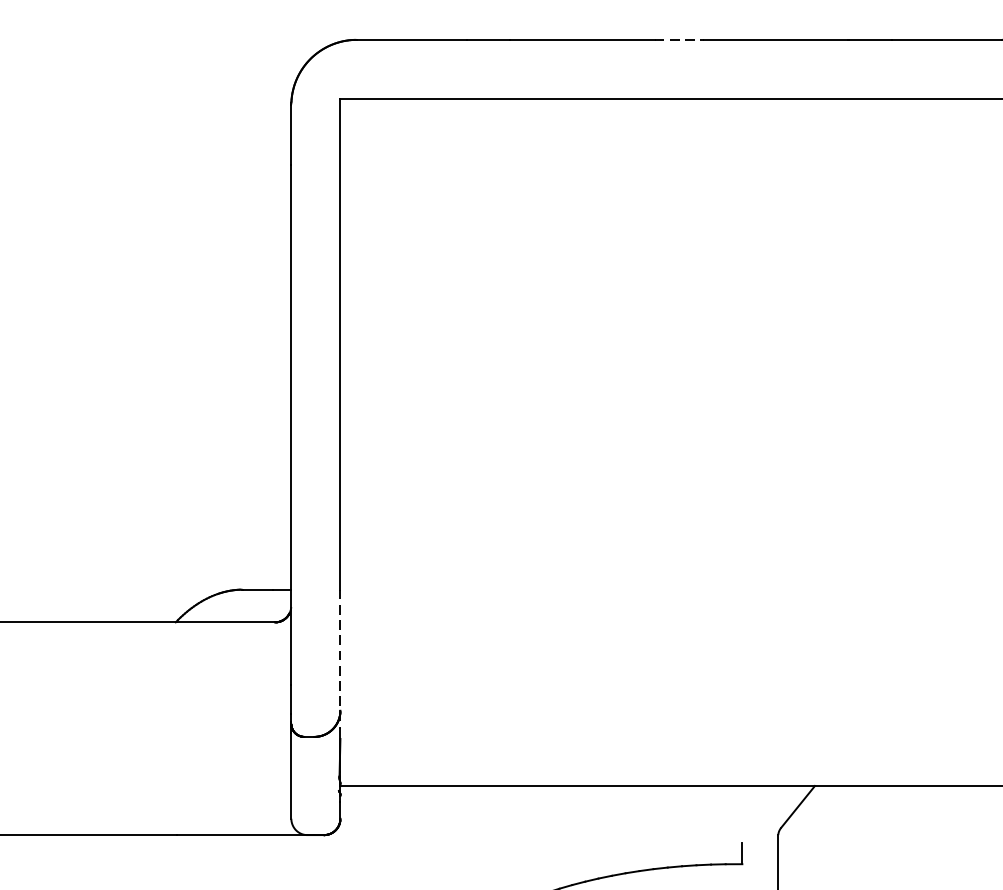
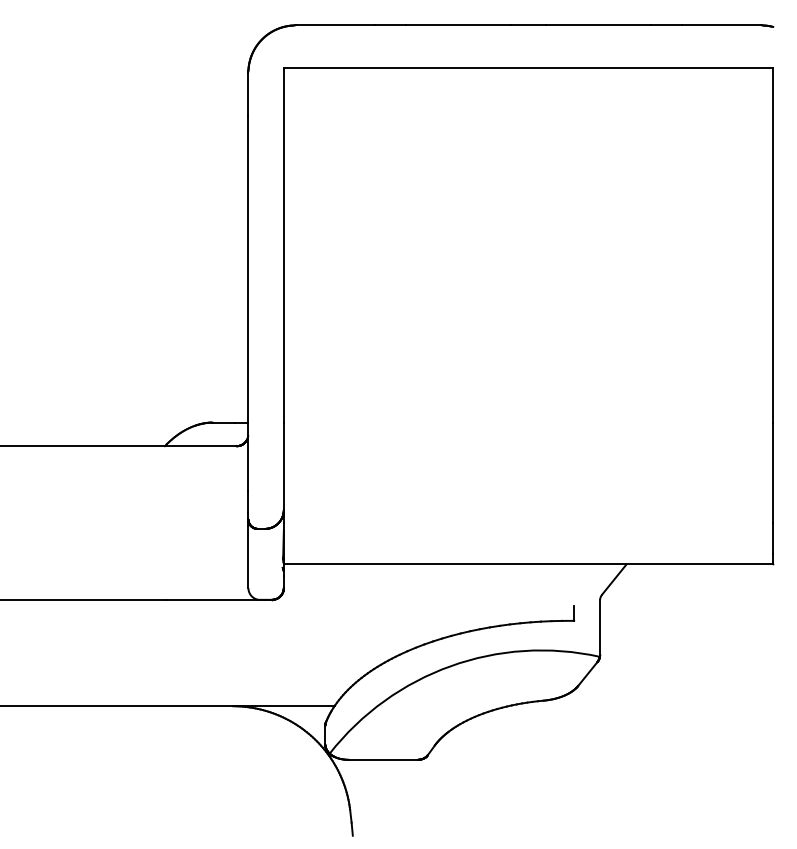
line: (679, 39) -> (528, 25), dashed -> solid
line: (339, 660) -> (283, 473), dashed -> solid

